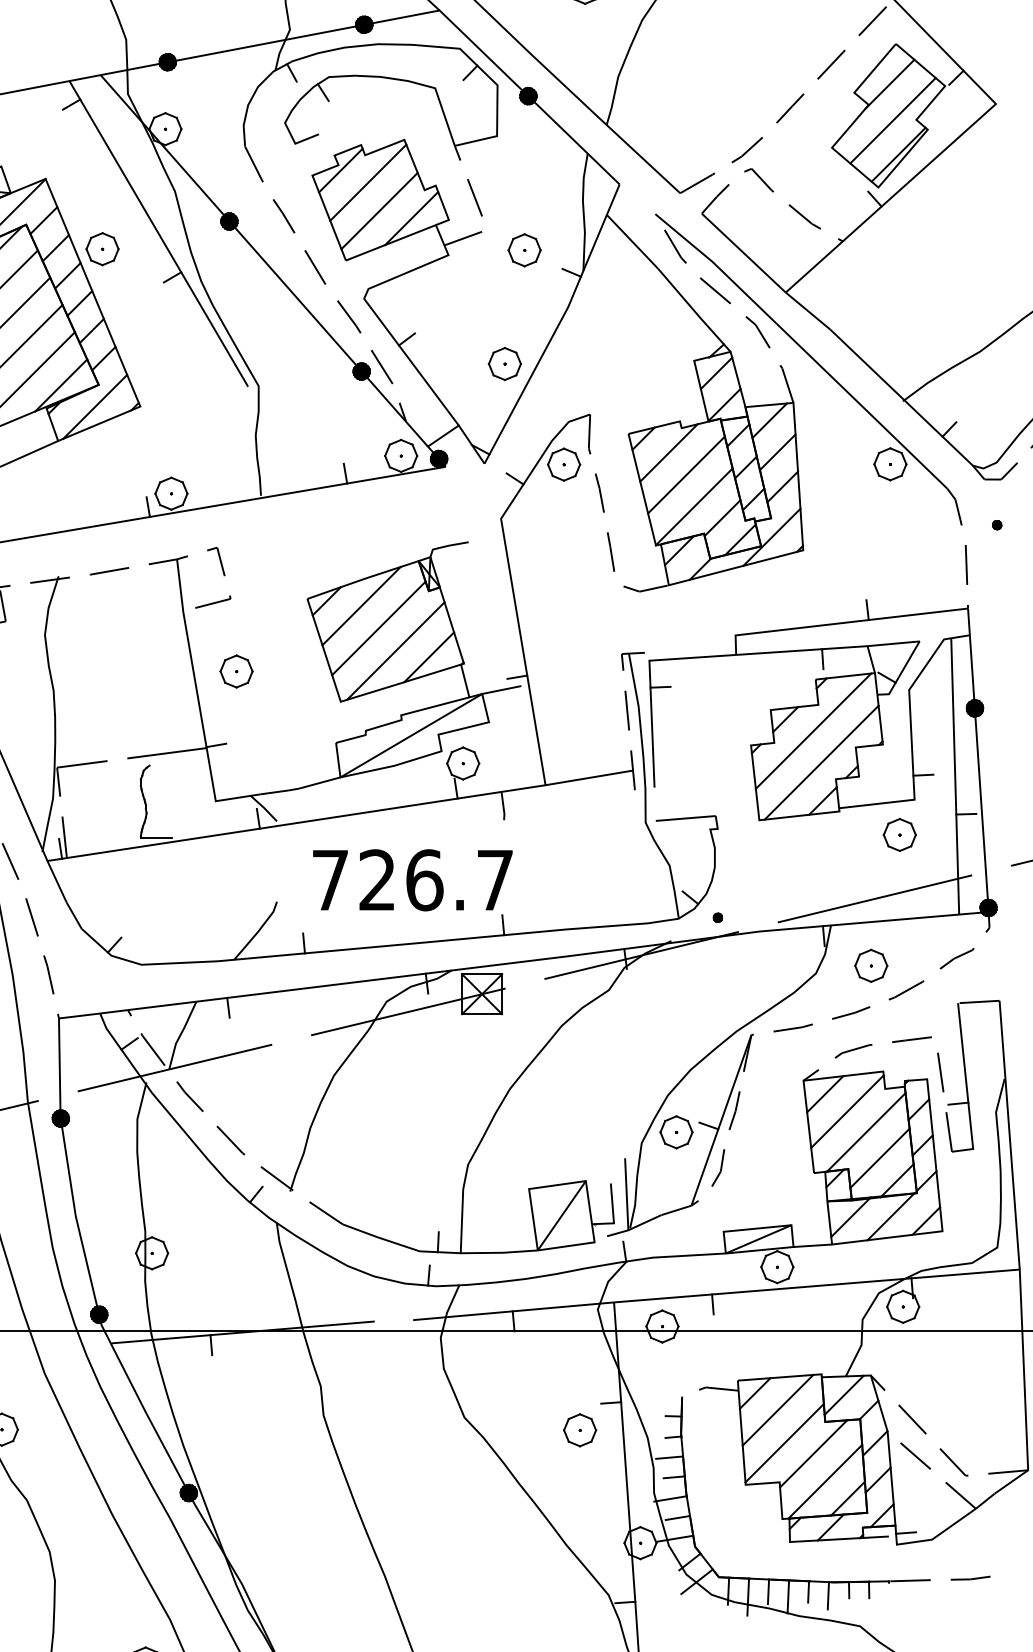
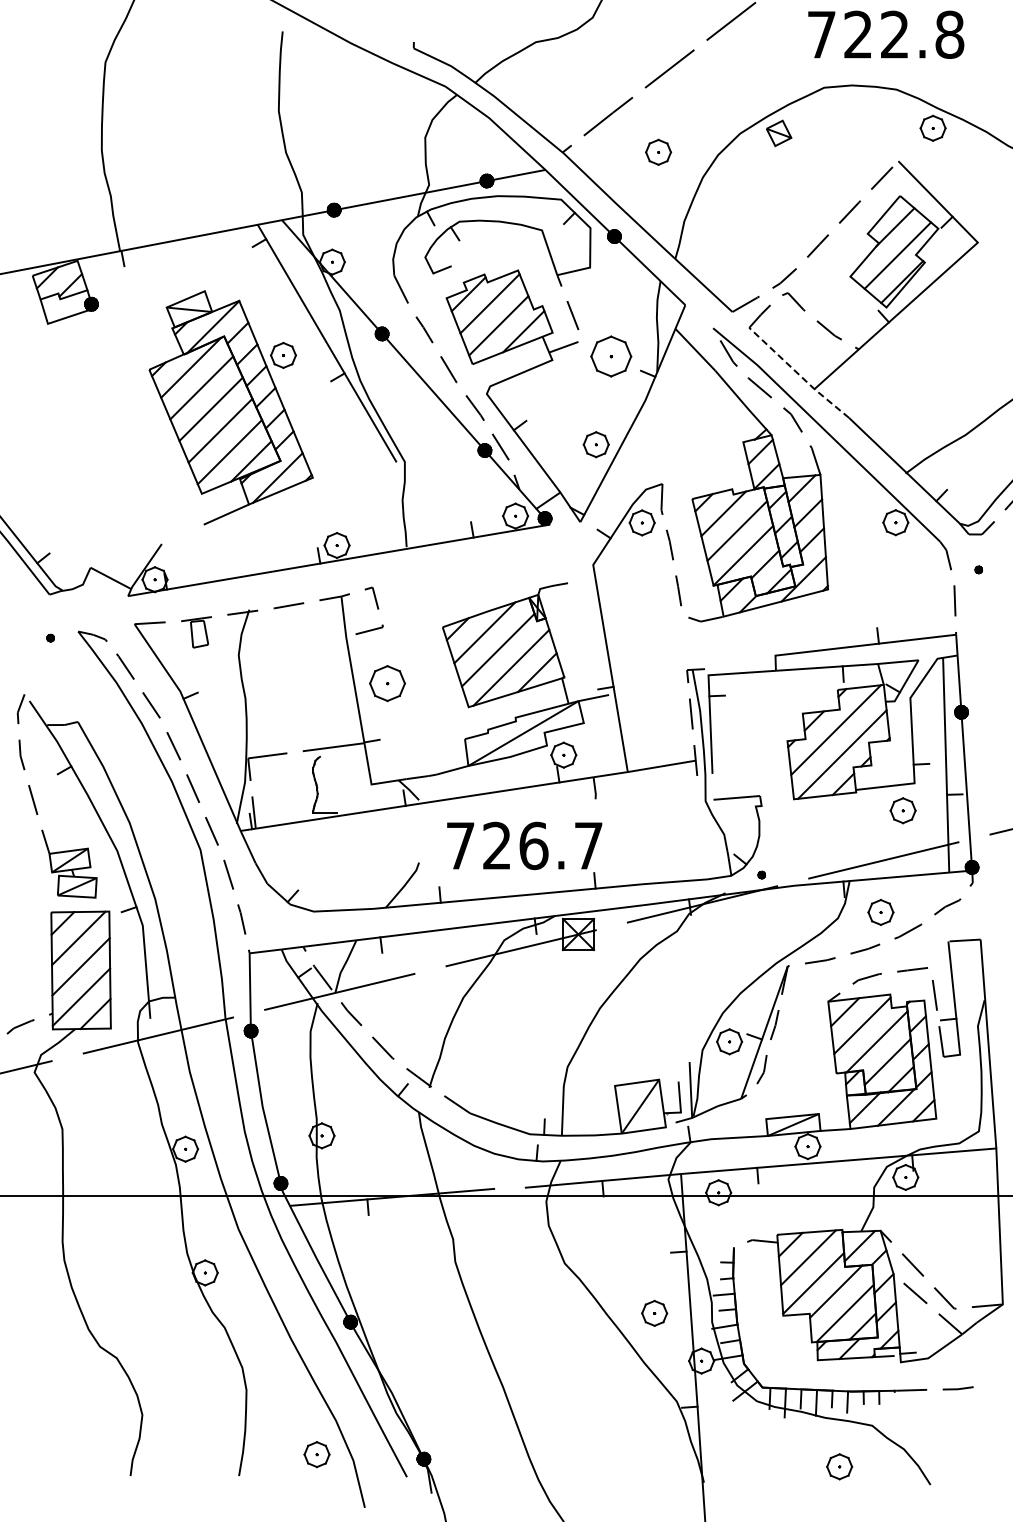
part: (524, 249) -> (611, 355), size x1.6
line: (765, 273) -> (798, 374), solid -> dashed
part: (236, 671) -> (387, 683), size x1.4
part: (579, 1429) -> (654, 1312), moved

